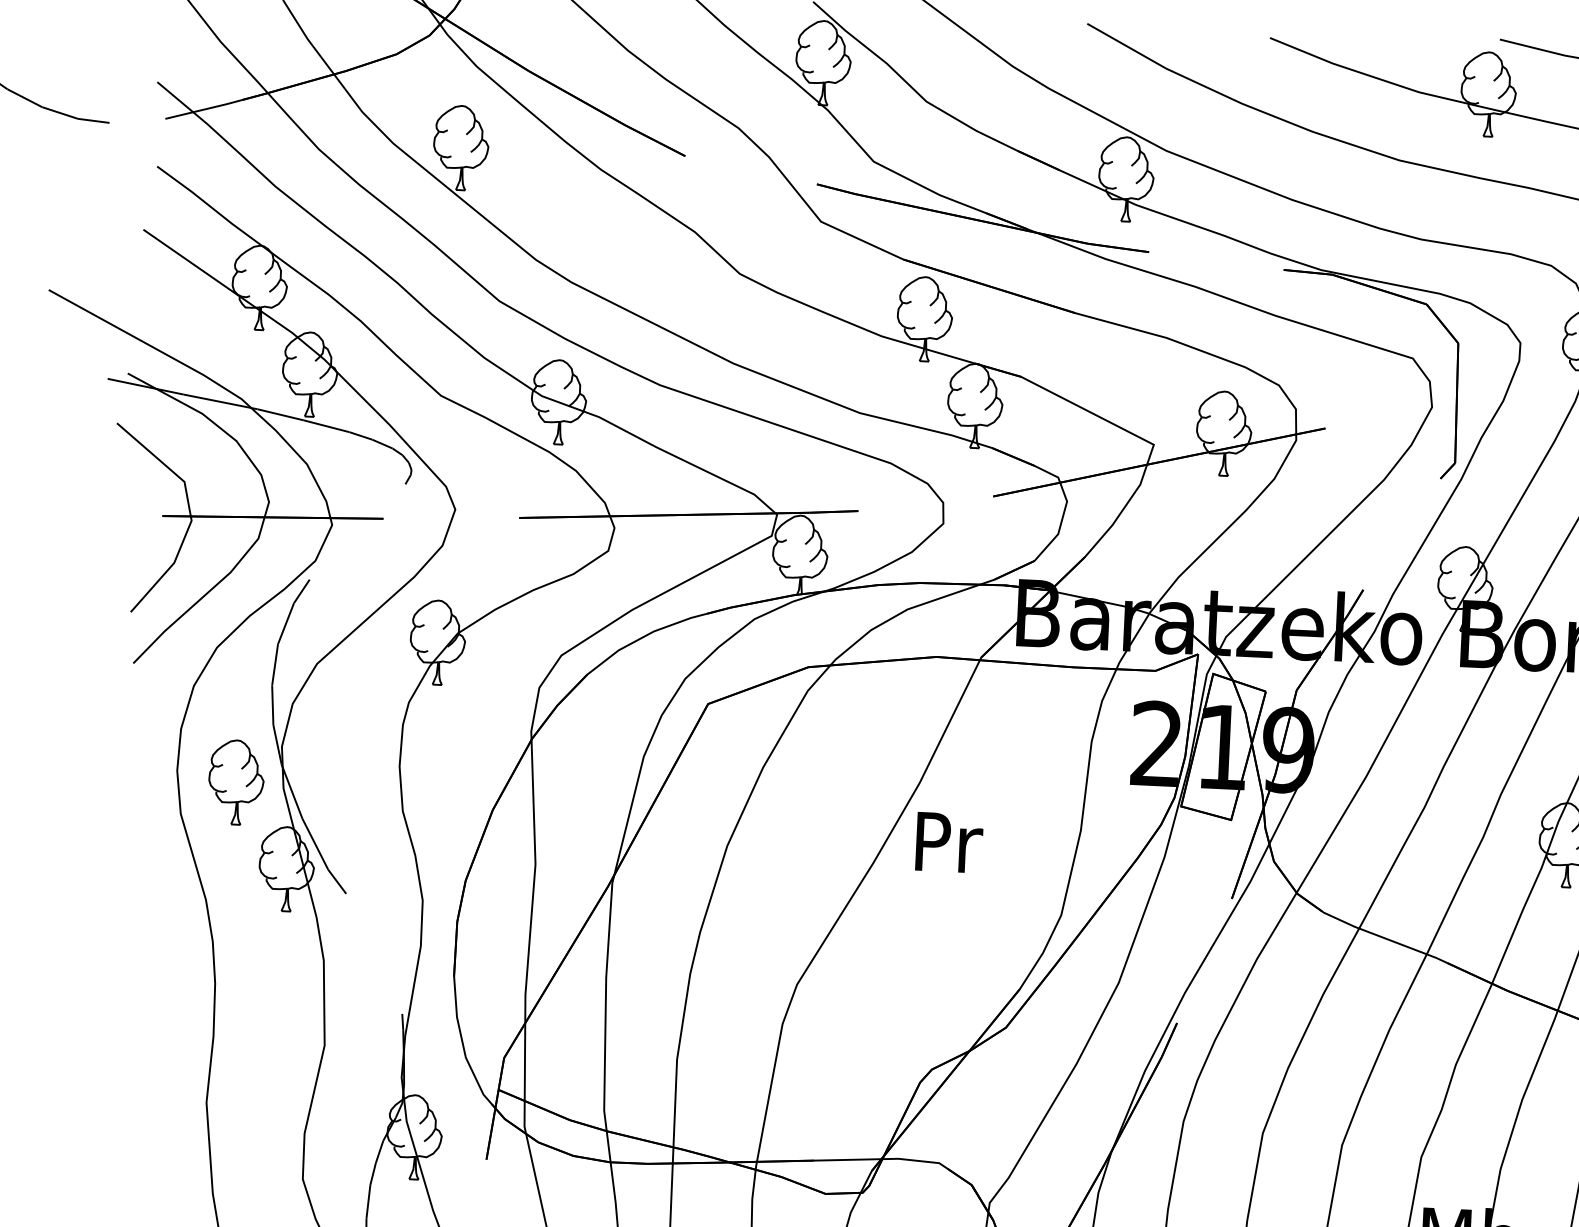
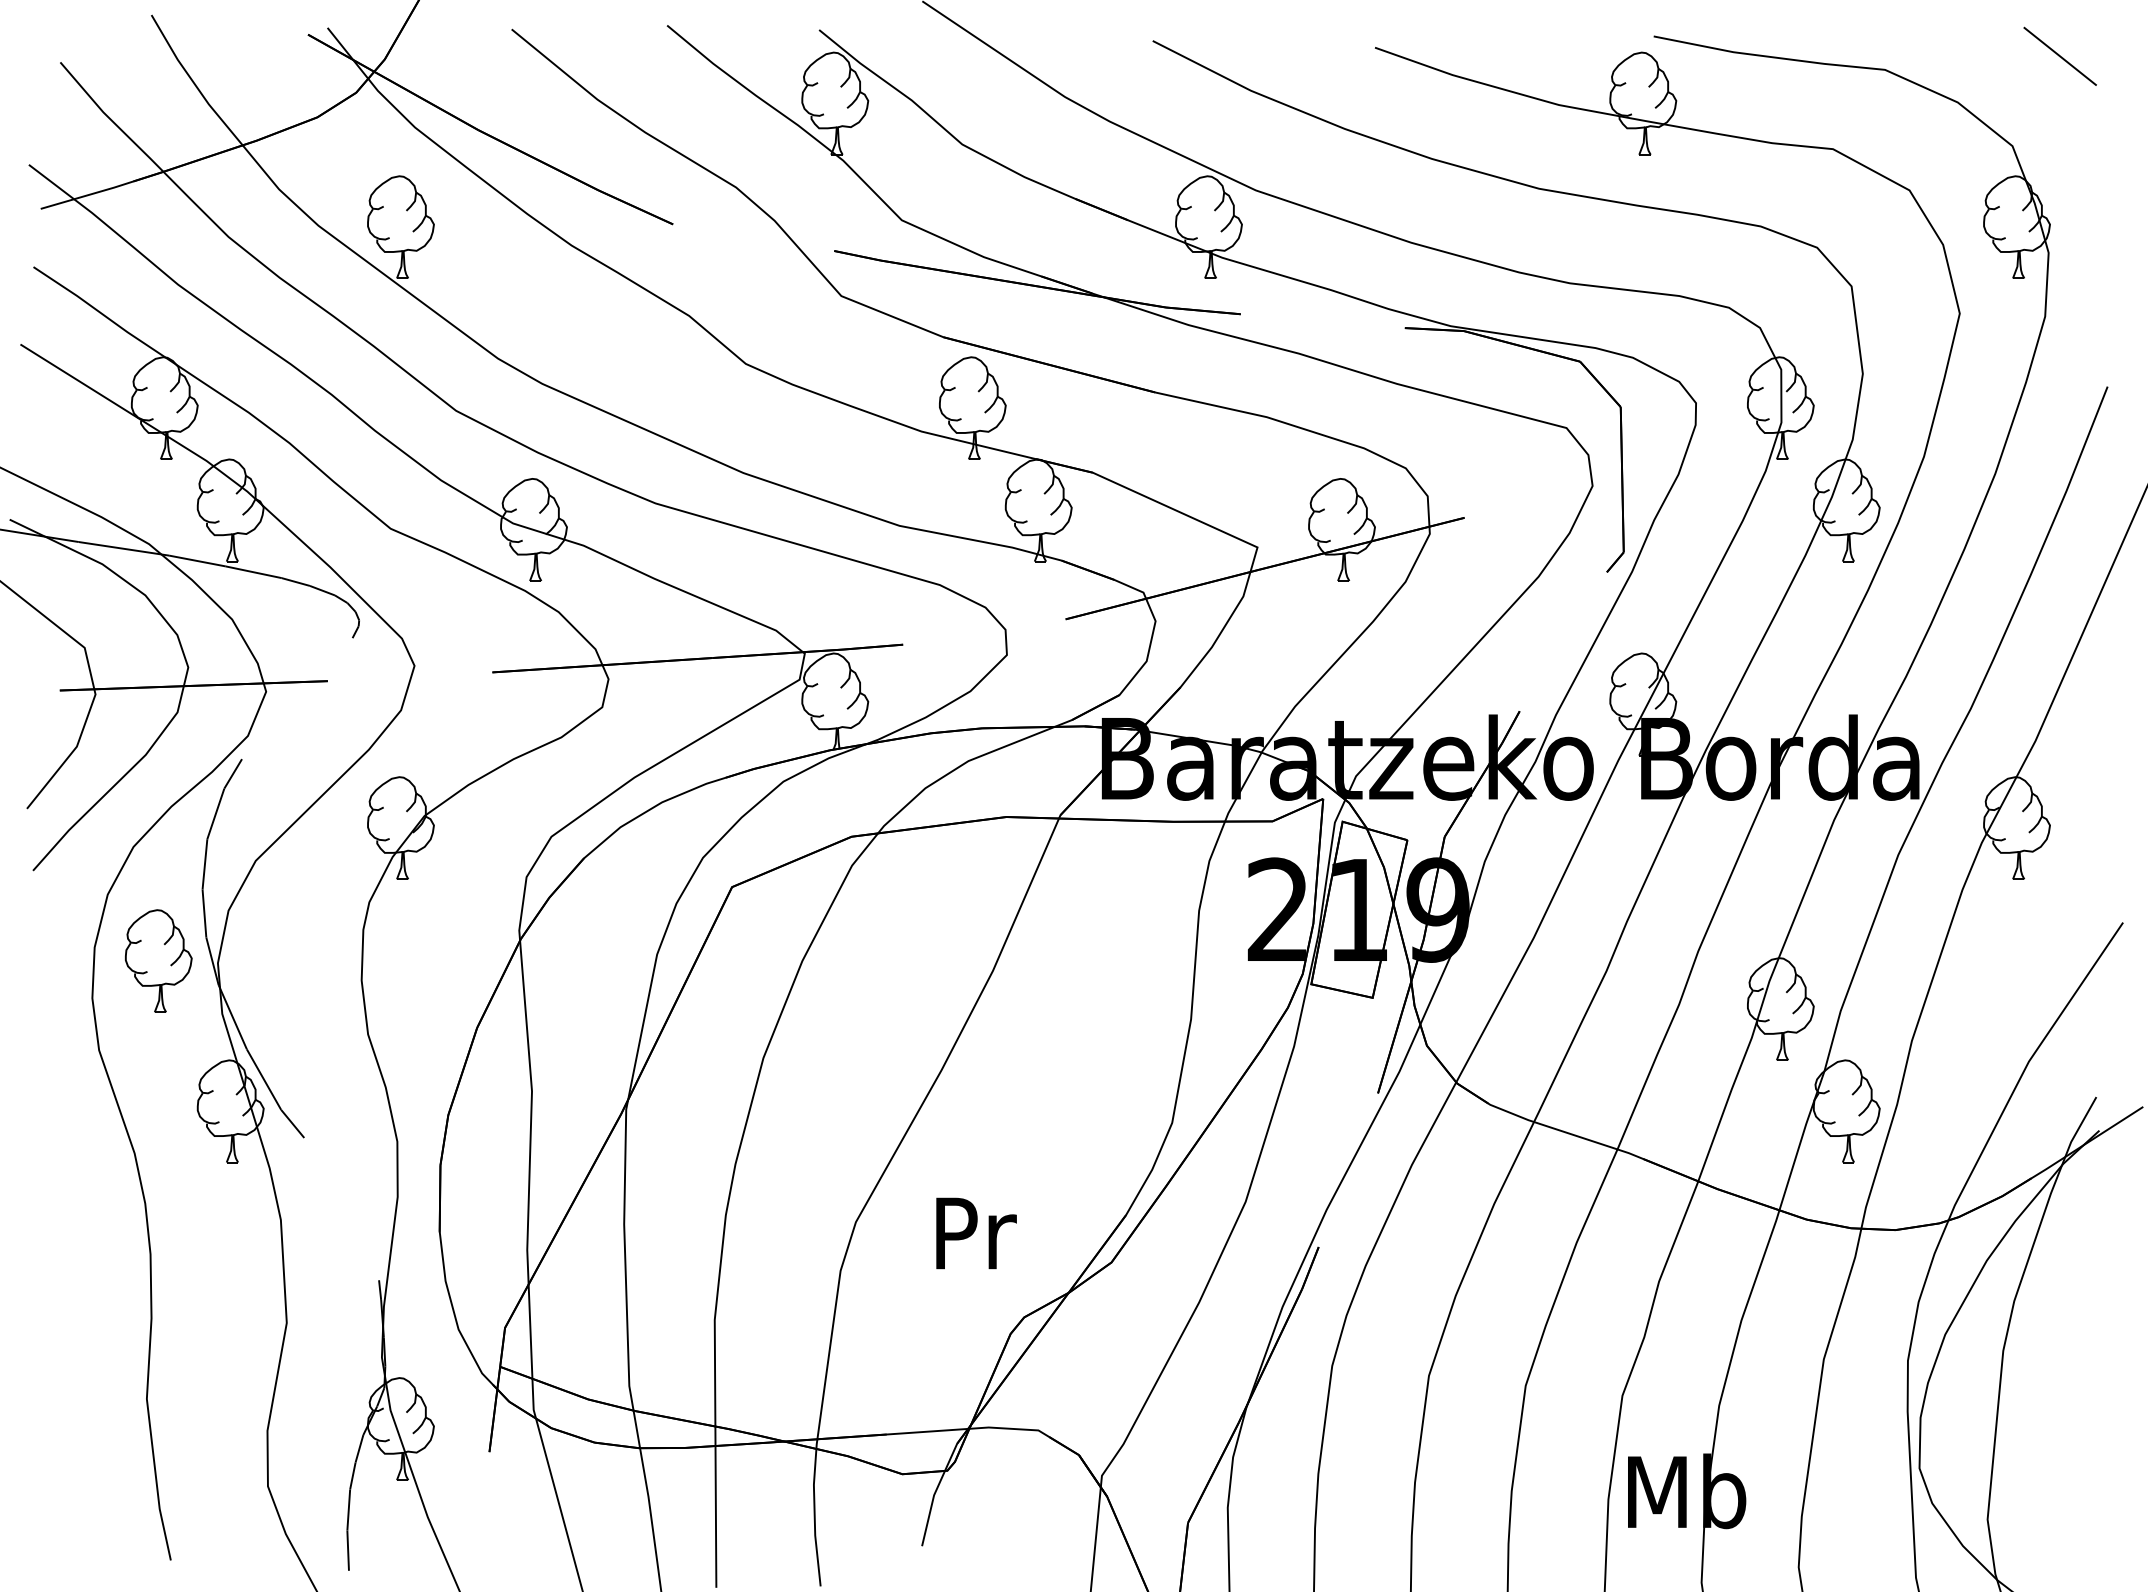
part: (236, 781) -> (158, 960), moved
text: (949, 842) -> (976, 1233), moved

